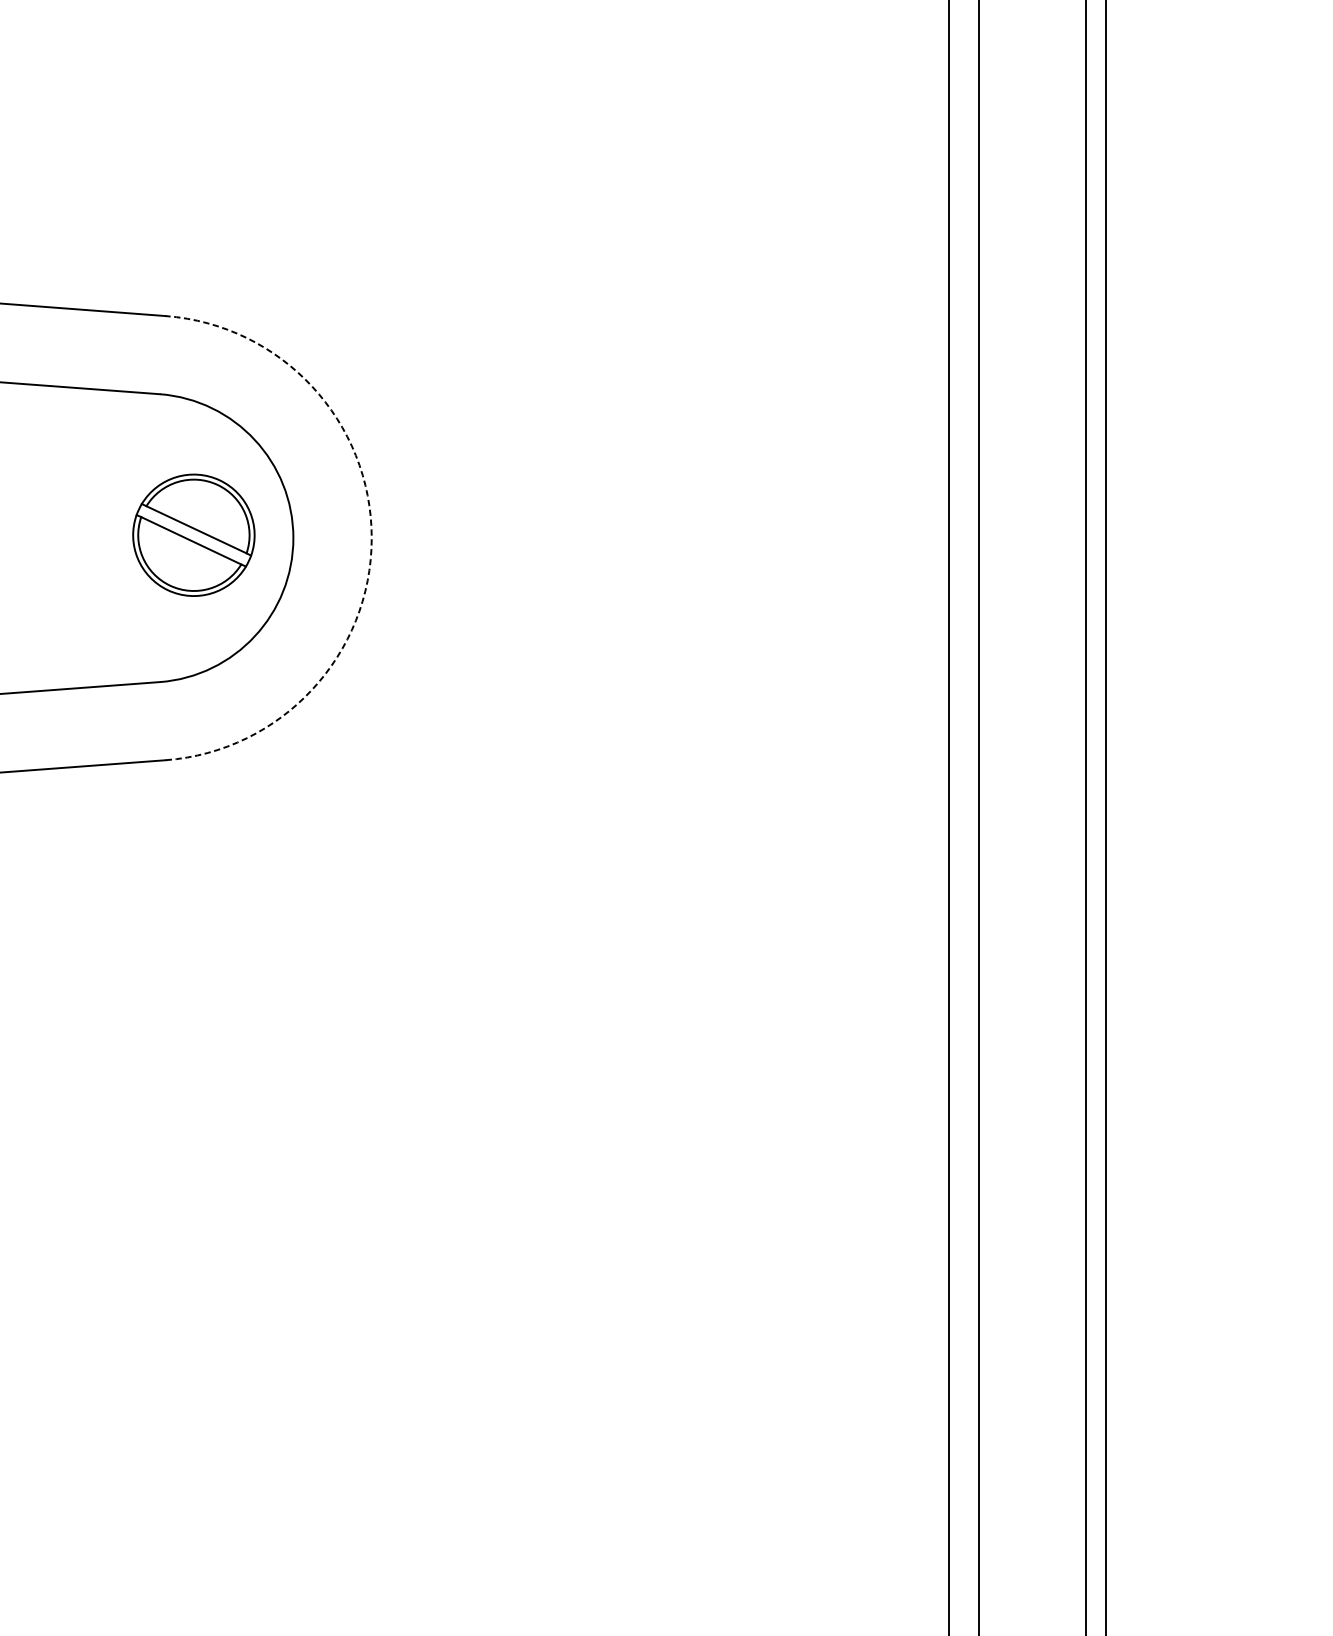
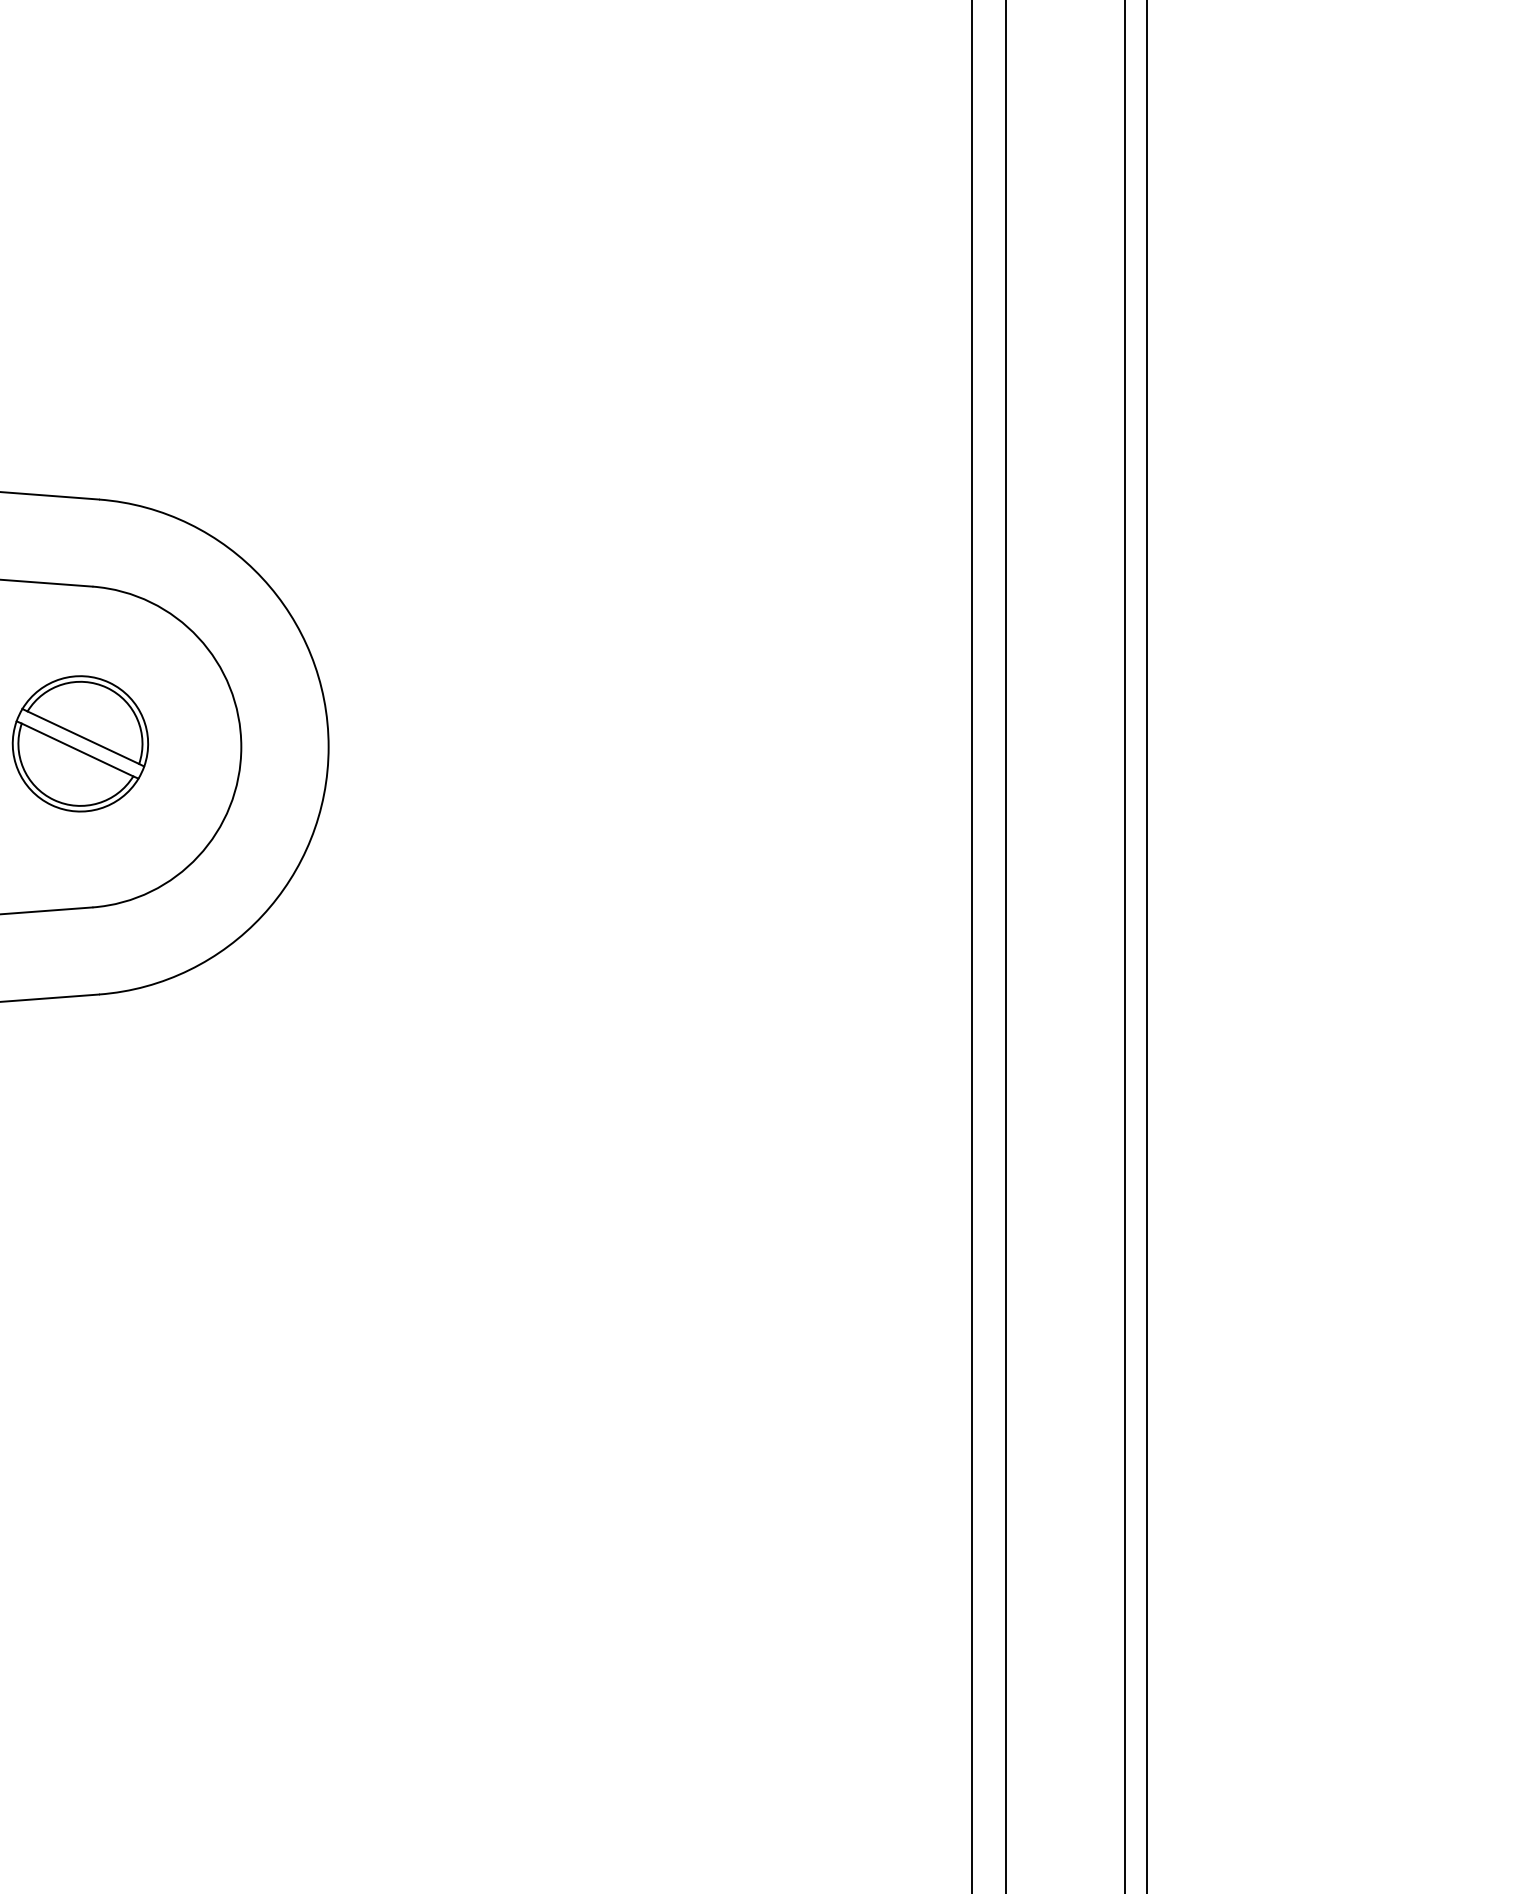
part: (193, 534) -> (80, 743), moved
arc: (371, 538) -> (328, 747), dashed -> solid

